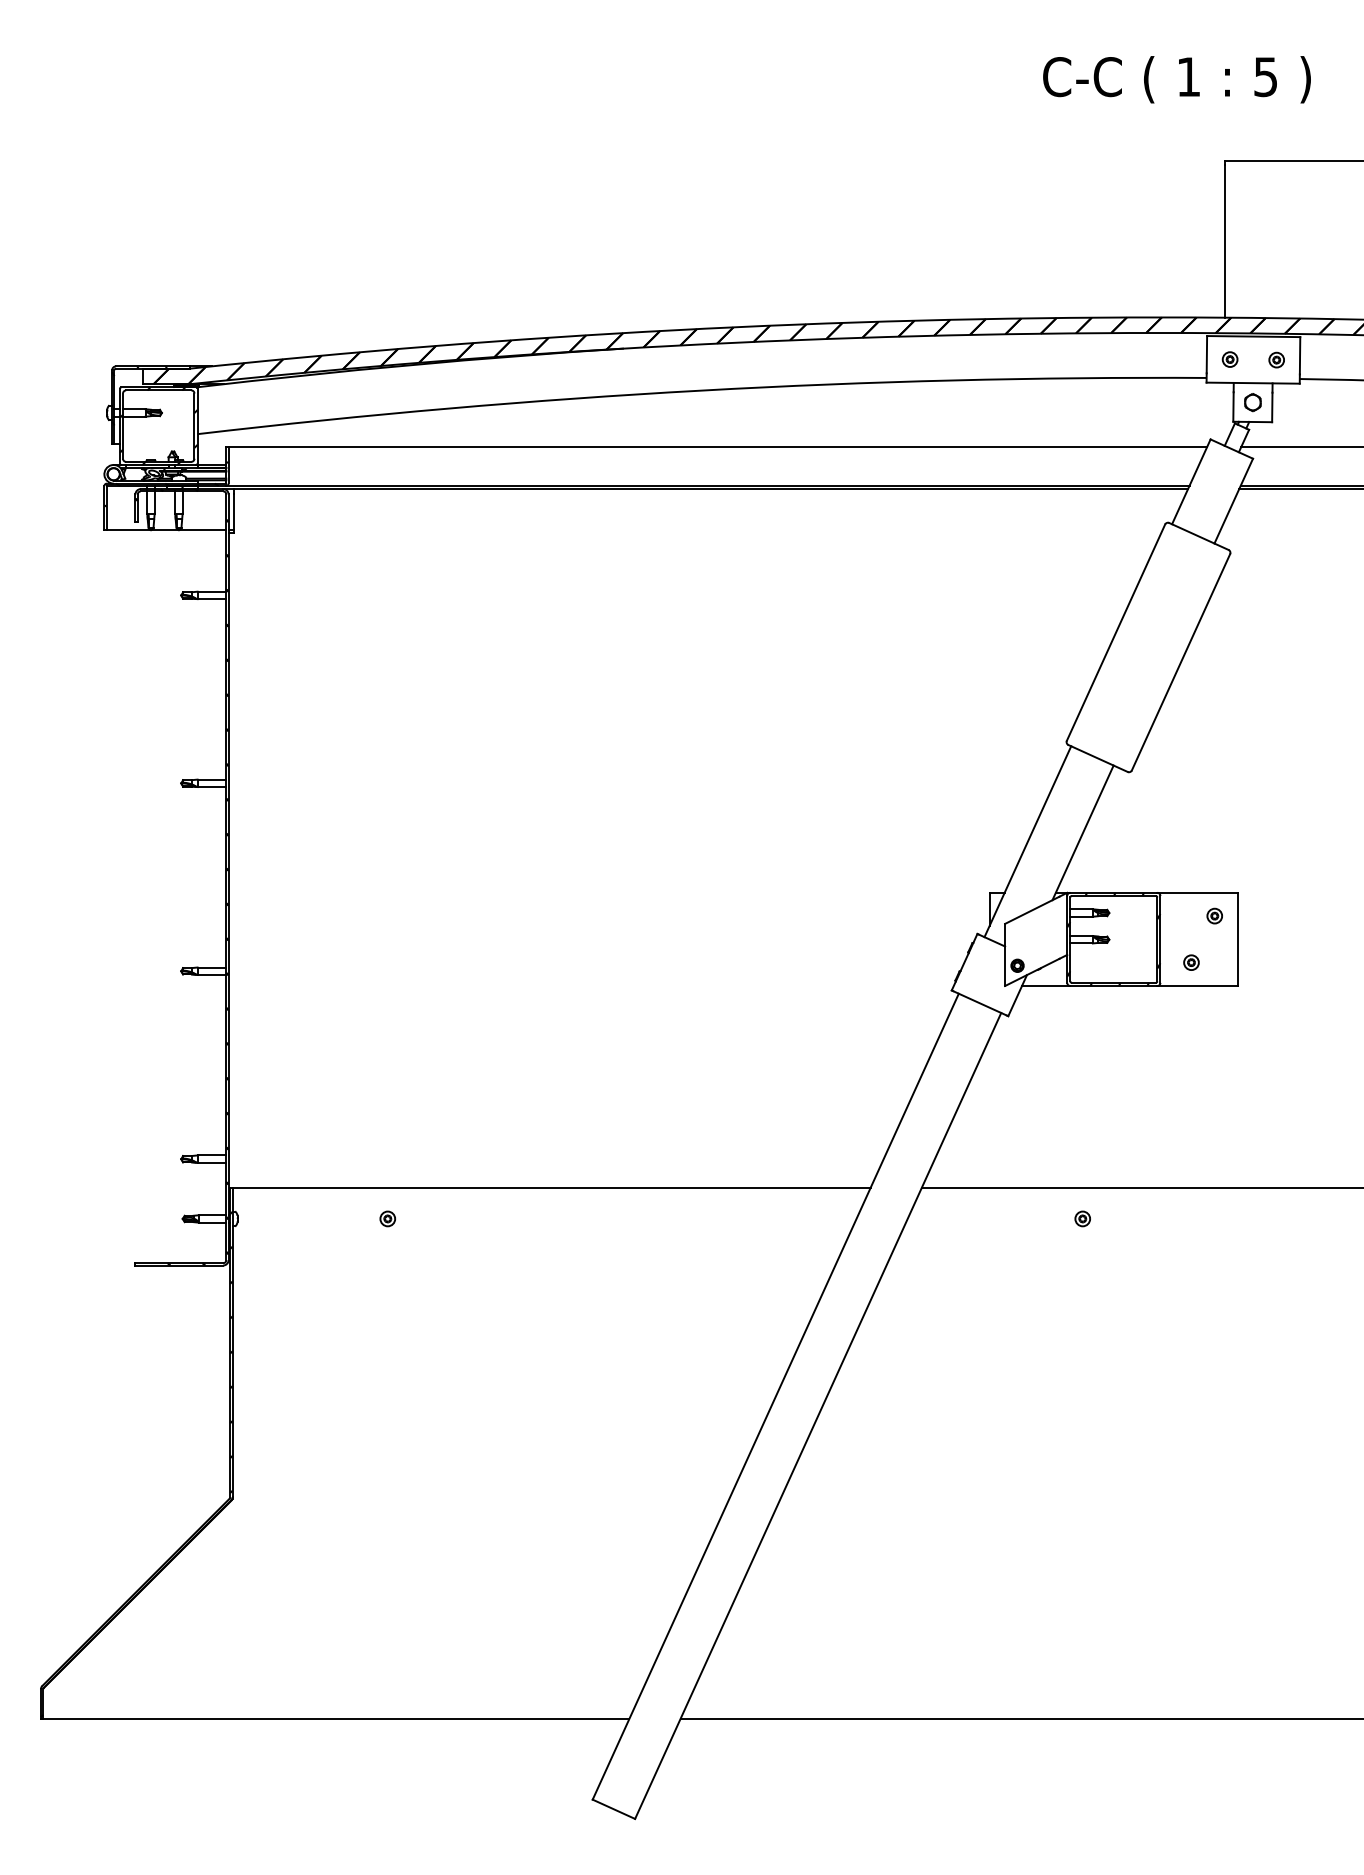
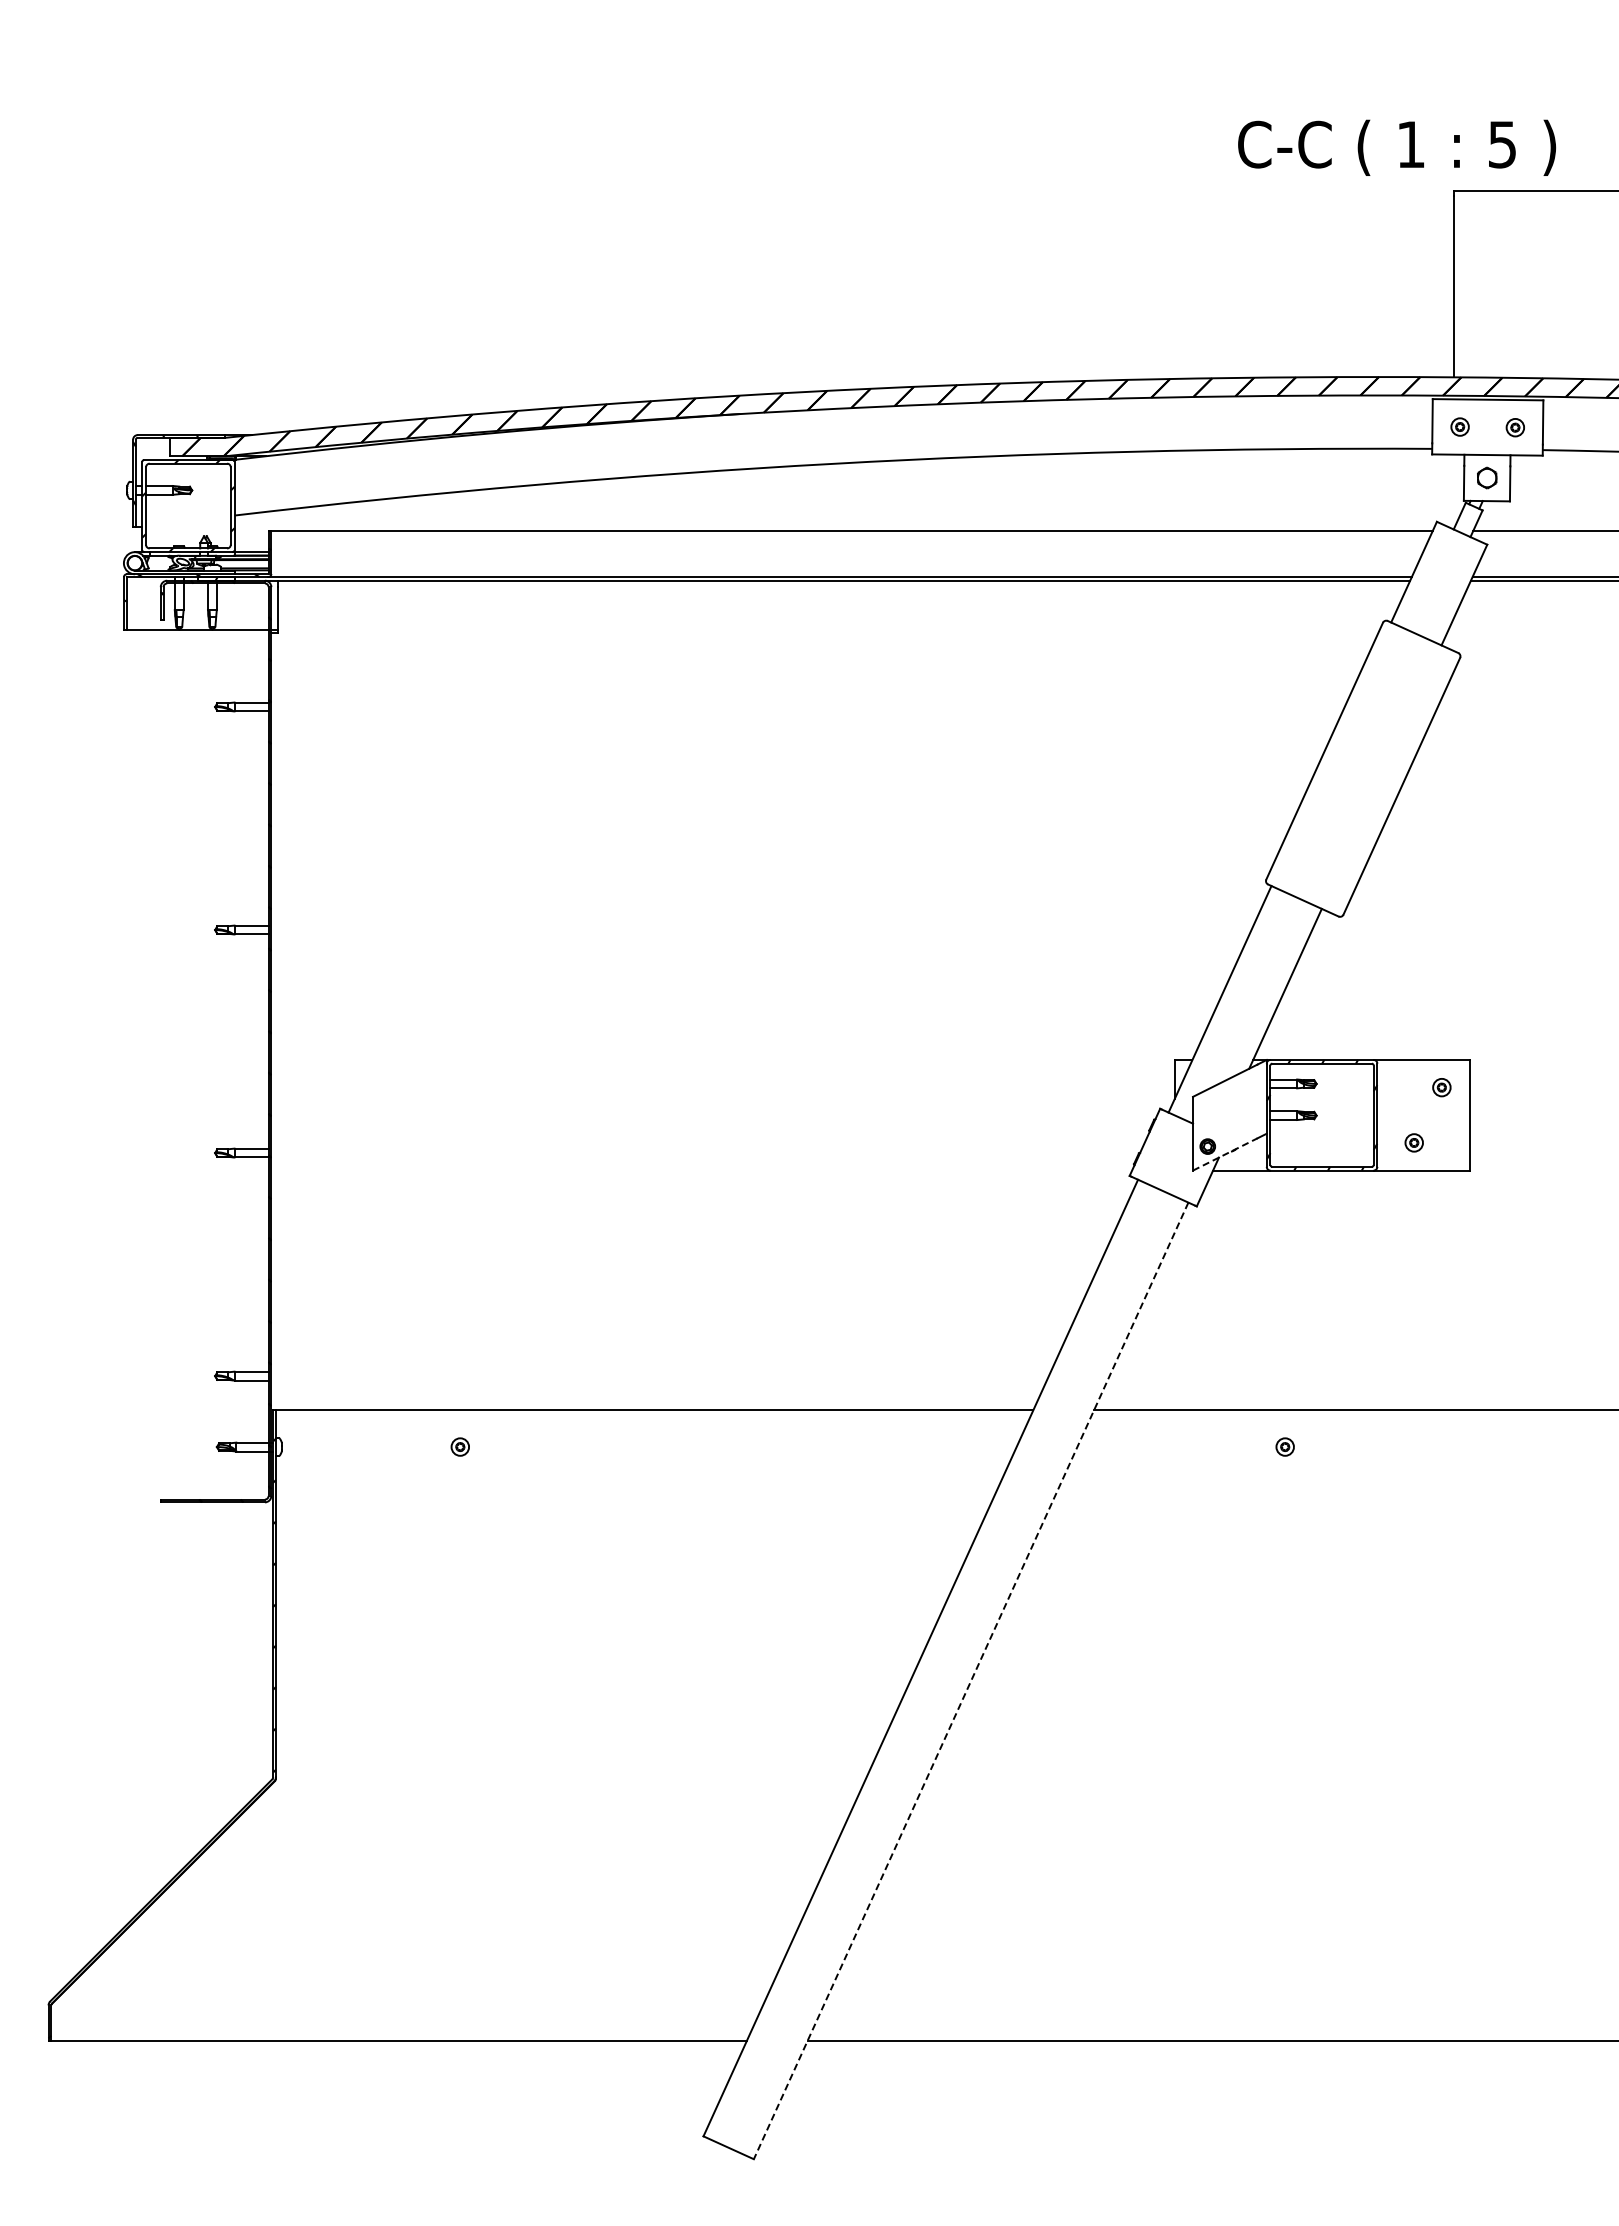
text: (1177, 79) -> (1397, 147), moved
line: (1032, 972) -> (1225, 1154), solid -> dashed
line: (817, 1416) -> (970, 1681), solid -> dashed

